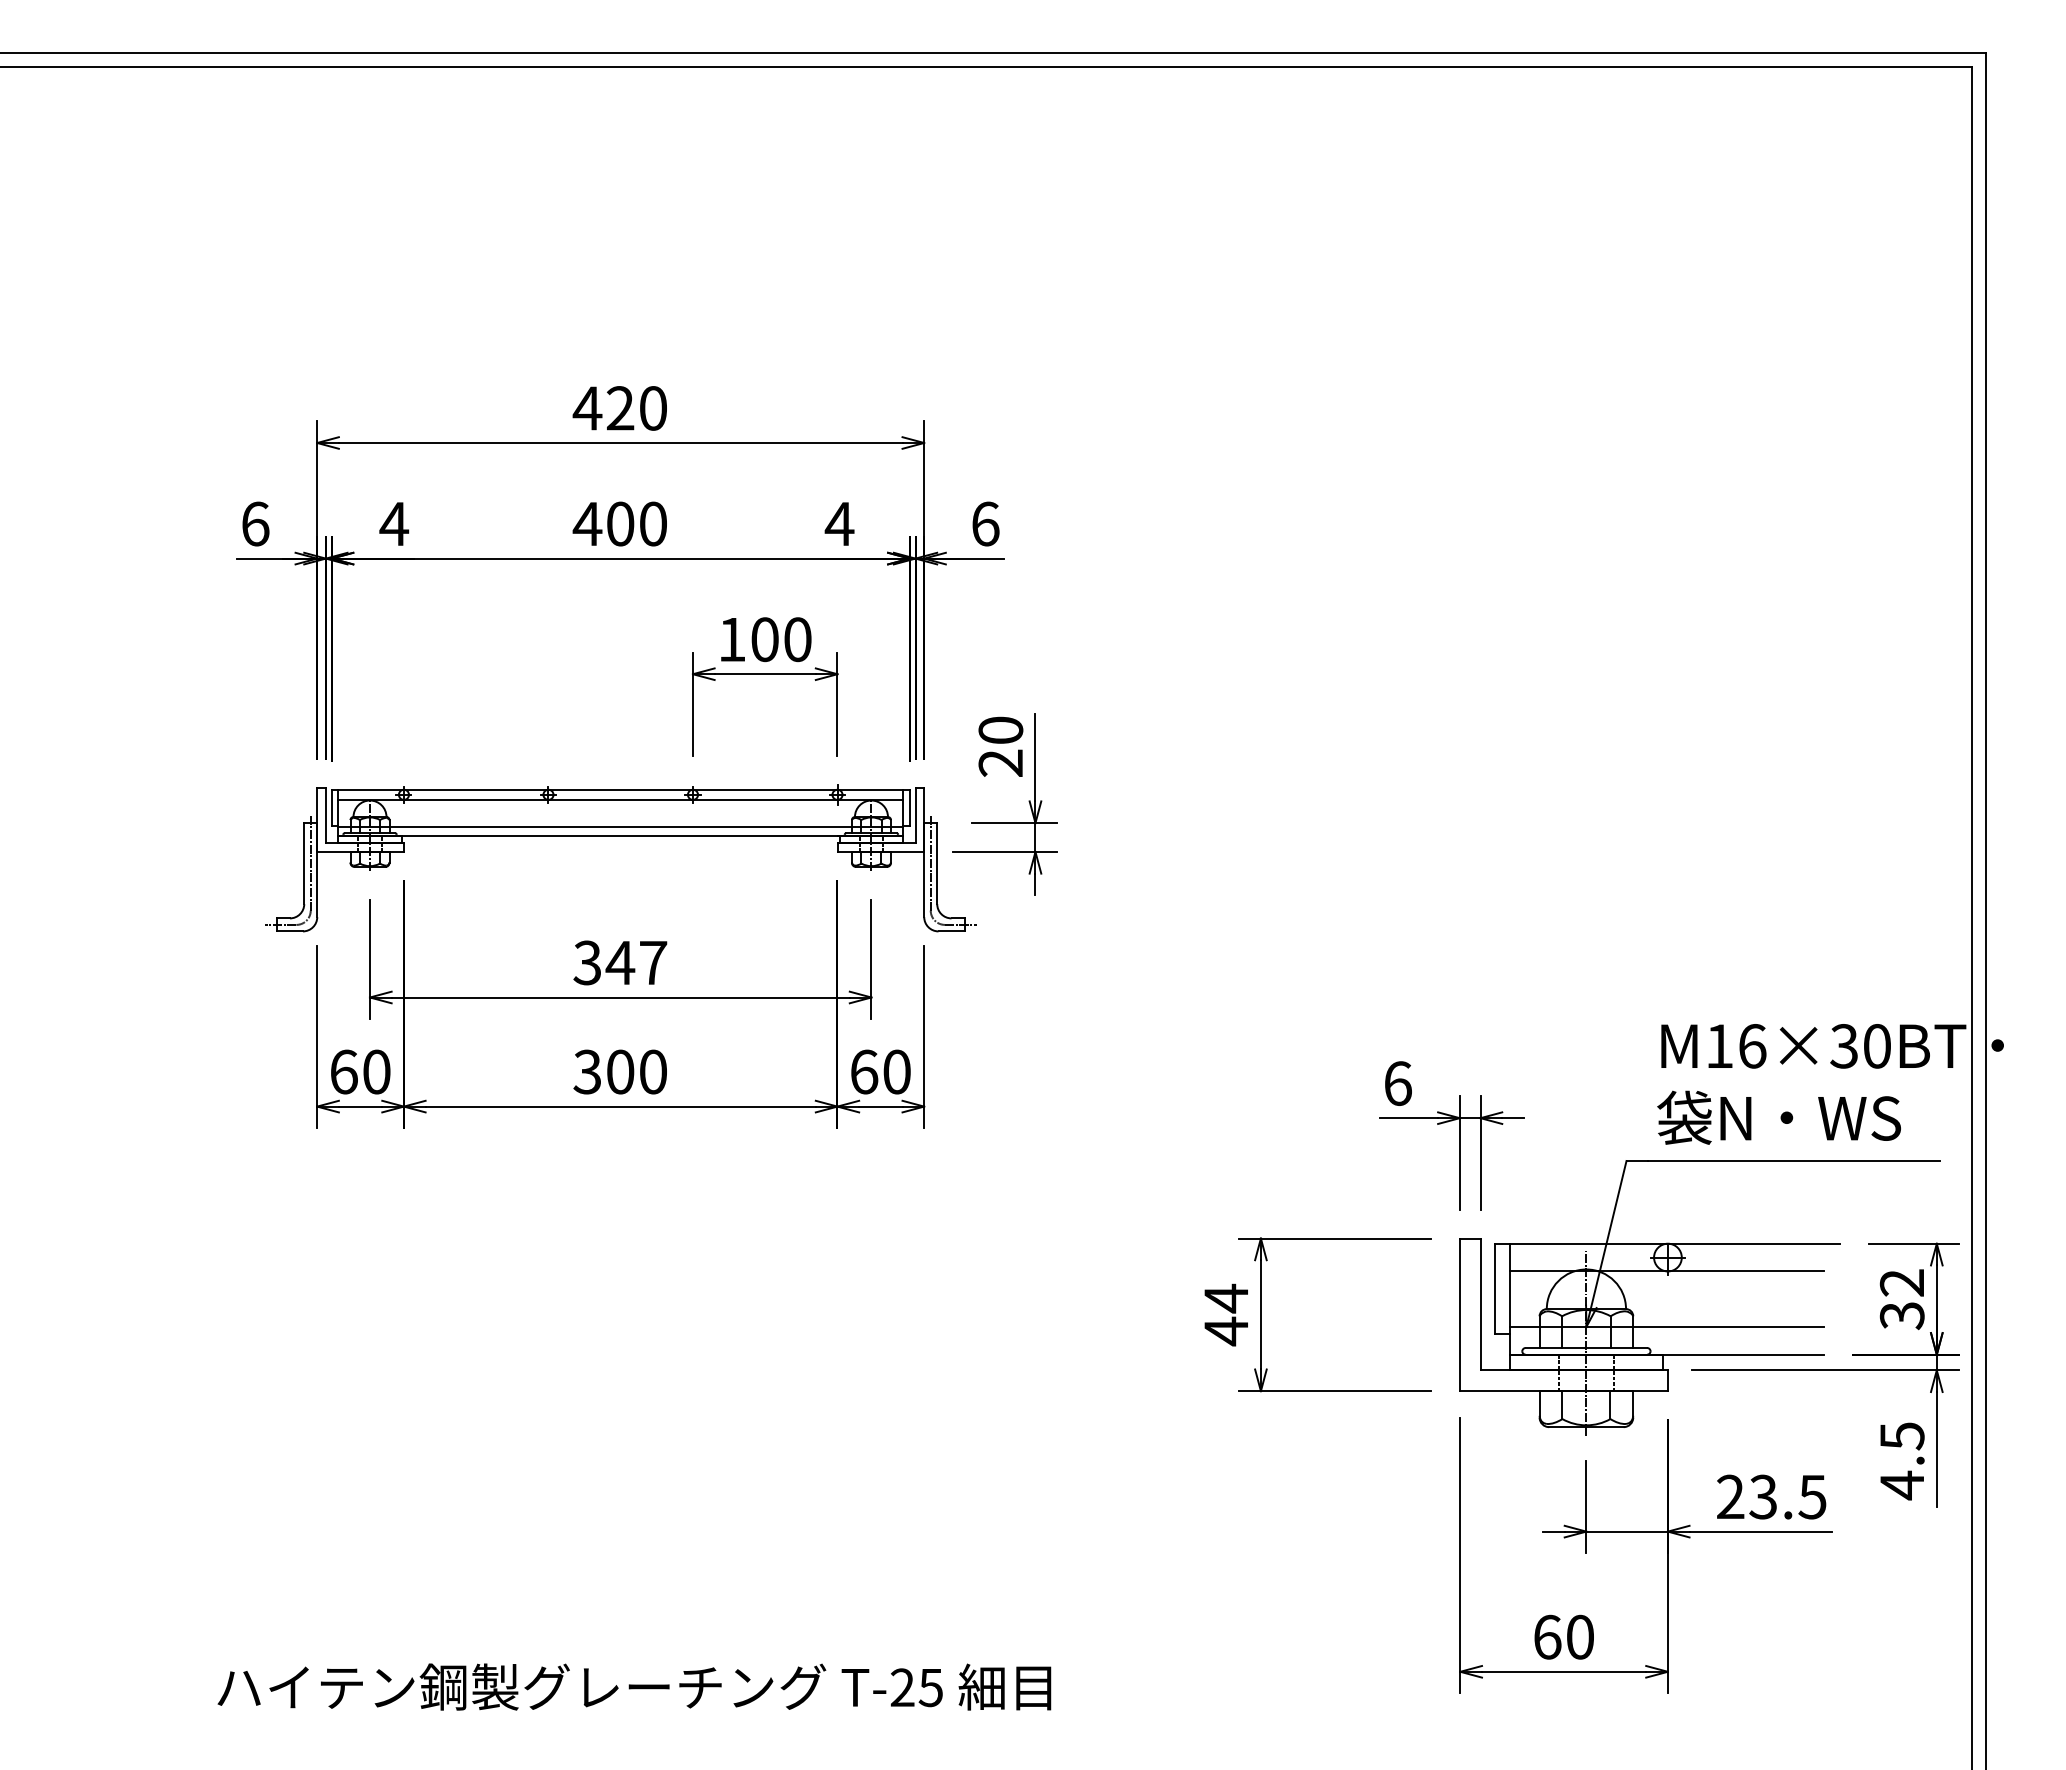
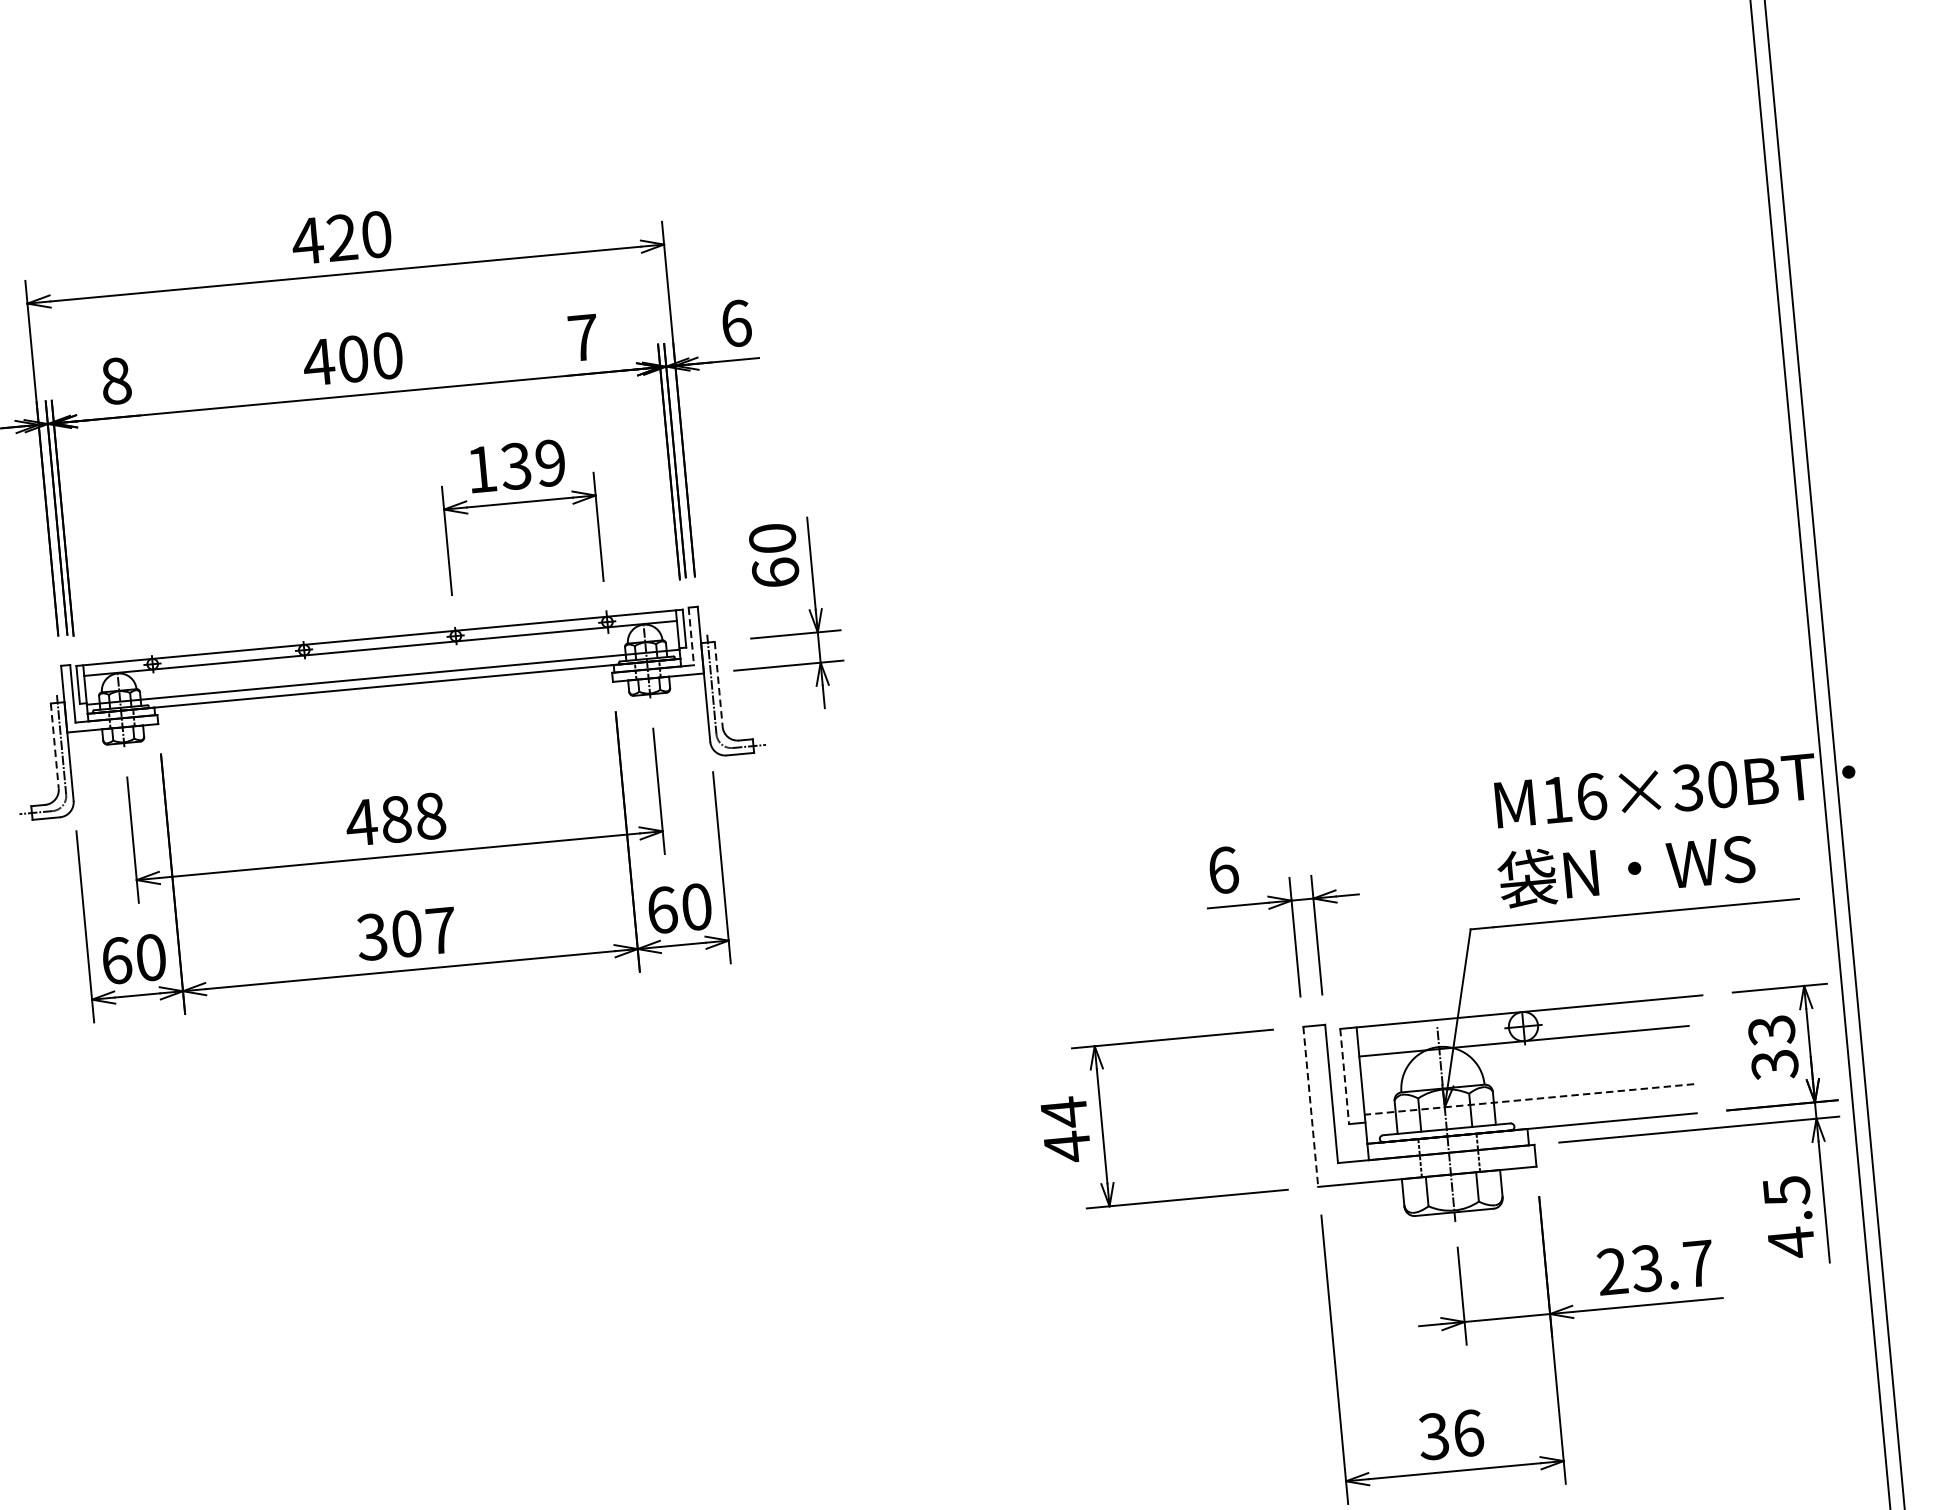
text: (394, 523) -> (116, 380), 4 -> 8
text: (839, 523) -> (583, 337), 4 -> 7
text: (780, 639) -> (532, 464), 100 -> 139
text: (1000, 762) -> (775, 572), 20 -> 60
line: (915, 816) -> (691, 637), solid -> dashed
line: (304, 863) -> (55, 745), solid -> dashed
line: (937, 863) -> (718, 684), solid -> dashed
text: (619, 962) -> (395, 819), 347 -> 488
text: (653, 1071) -> (441, 930), 300 -> 307
text: (1902, 1283) -> (1772, 1030), 32 -> 33
line: (1494, 1289) -> (1344, 1076), solid -> dashed
line: (1459, 1315) -> (1310, 1107), solid -> dashed
line: (1666, 1326) -> (1528, 1099), solid -> dashed
text: (1812, 1497) -> (1698, 1264), 23.5 -> 23.7
text: (1563, 1636) -> (1450, 1434), 60 -> 36

